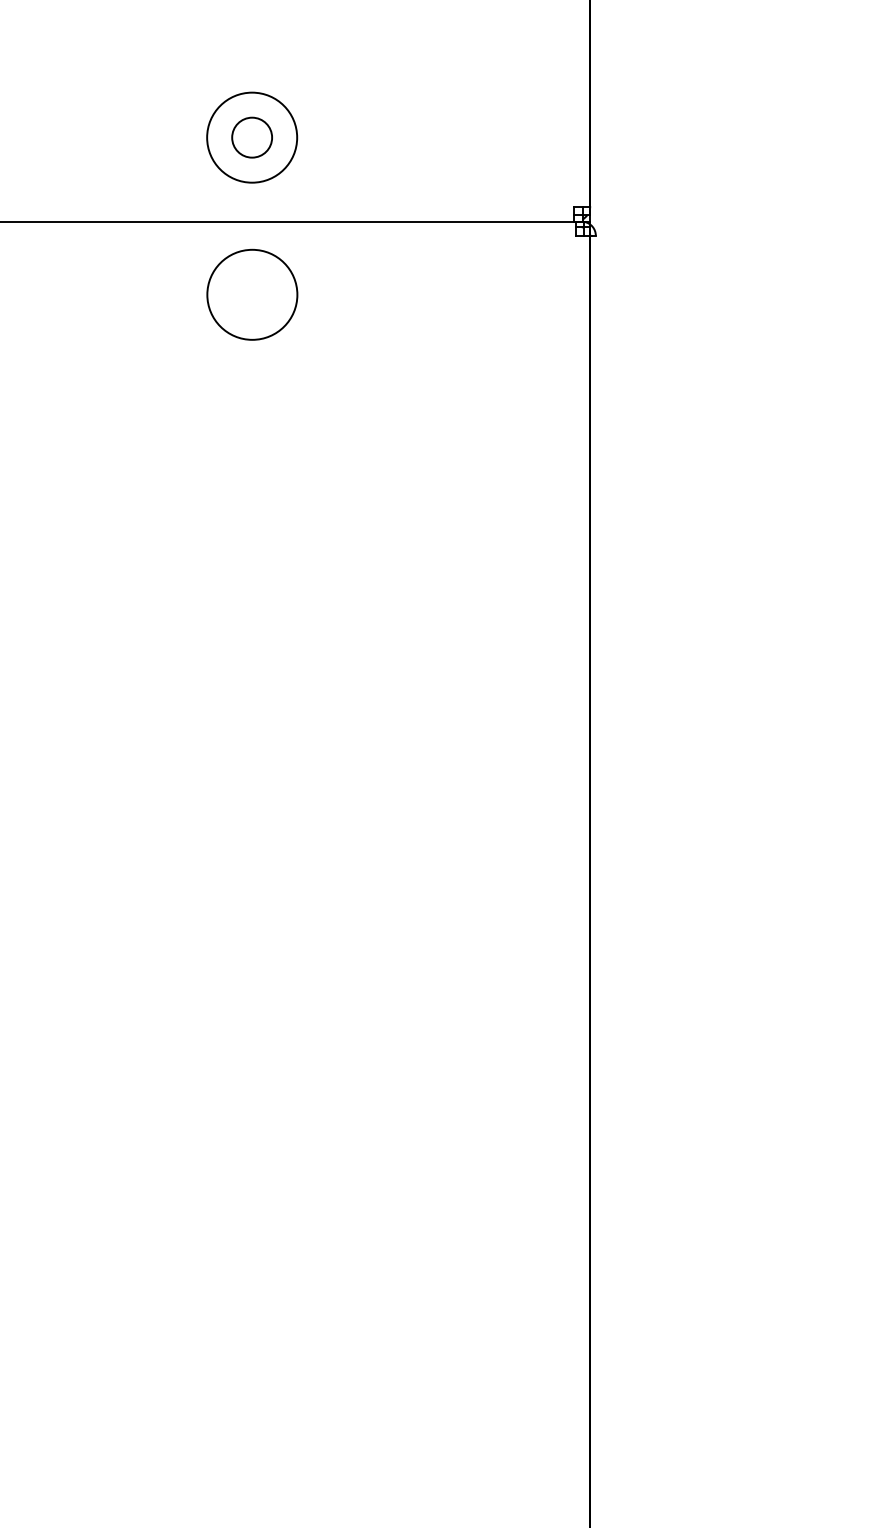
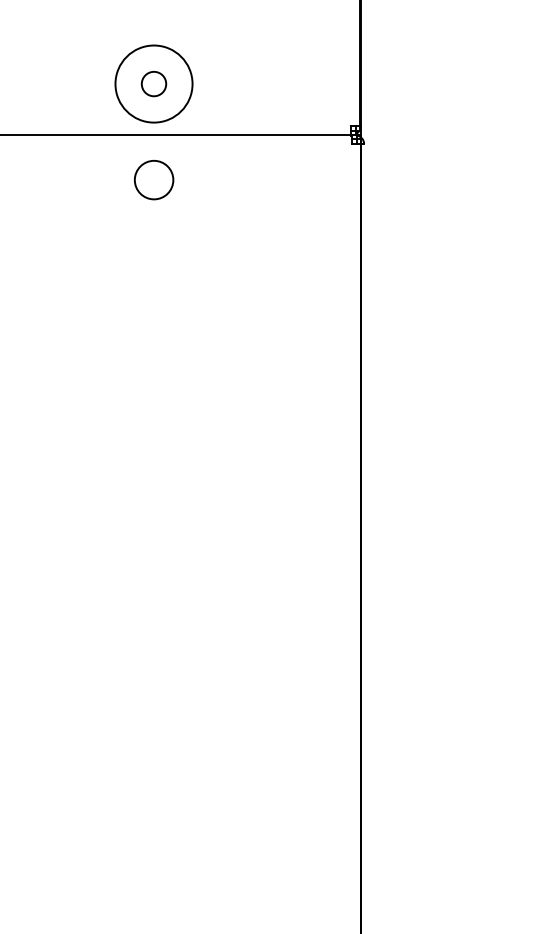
circle: (251, 136) -> (153, 83), size x1.4
circle: (251, 293) -> (153, 179), size x0.7

